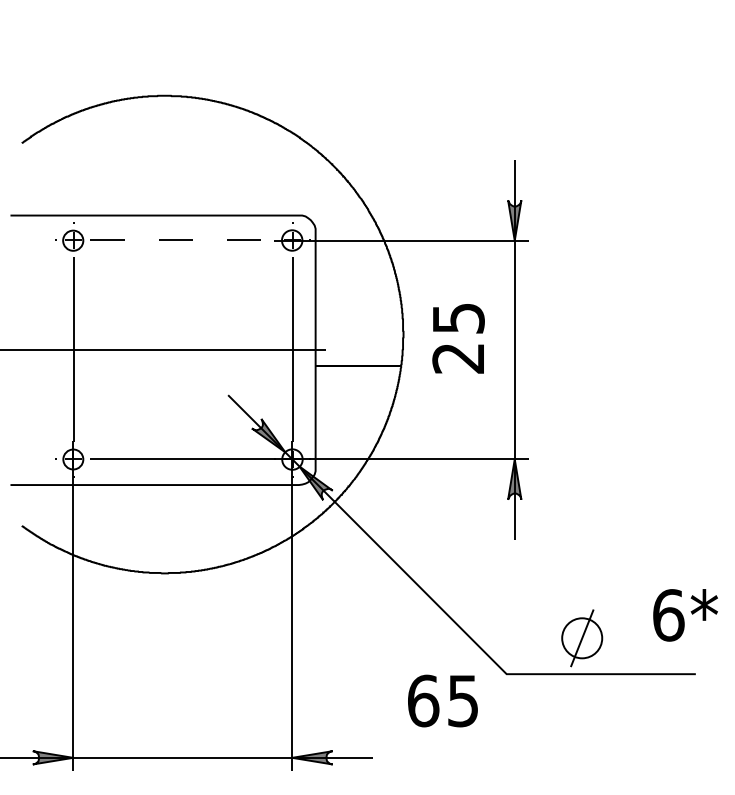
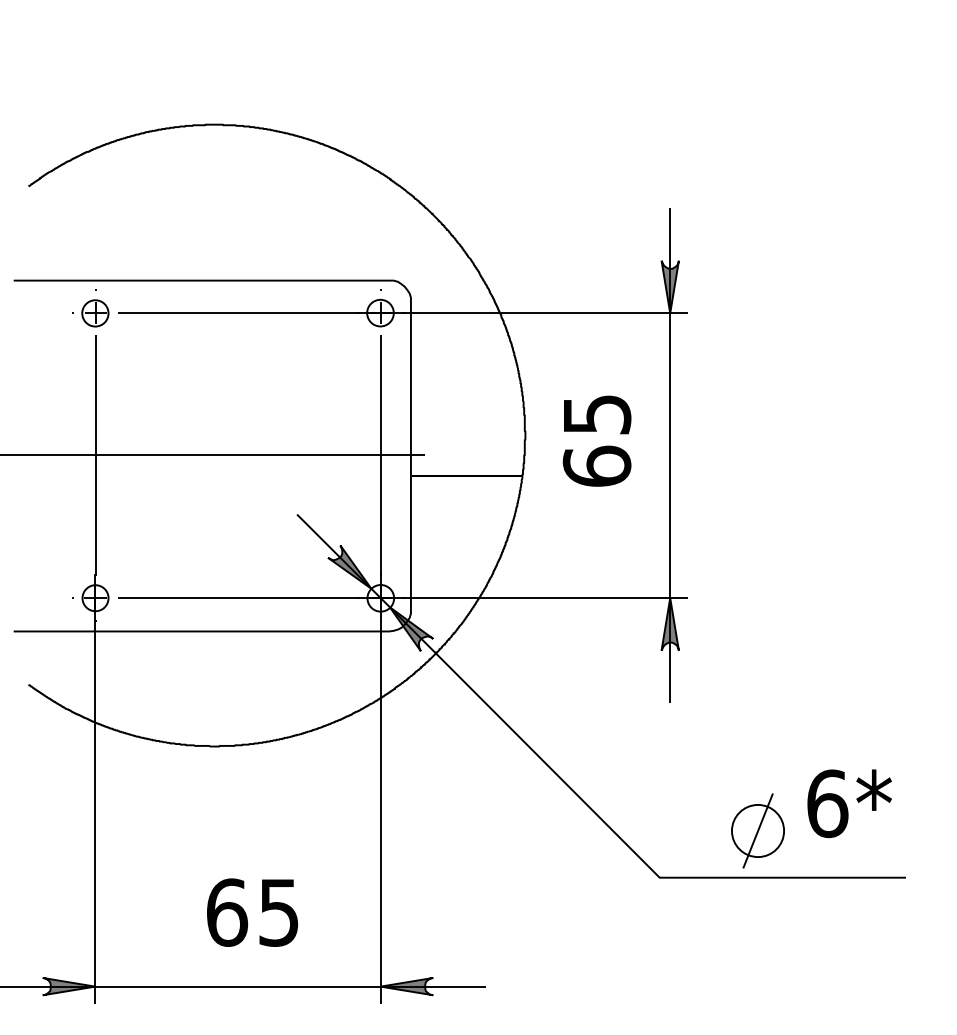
line: (183, 240) -> (238, 313), dashed -> solid
text: (458, 357) -> (596, 465), 25 -> 65
text: (685, 615) -> (849, 803), moved
text: (442, 700) -> (251, 911), moved

